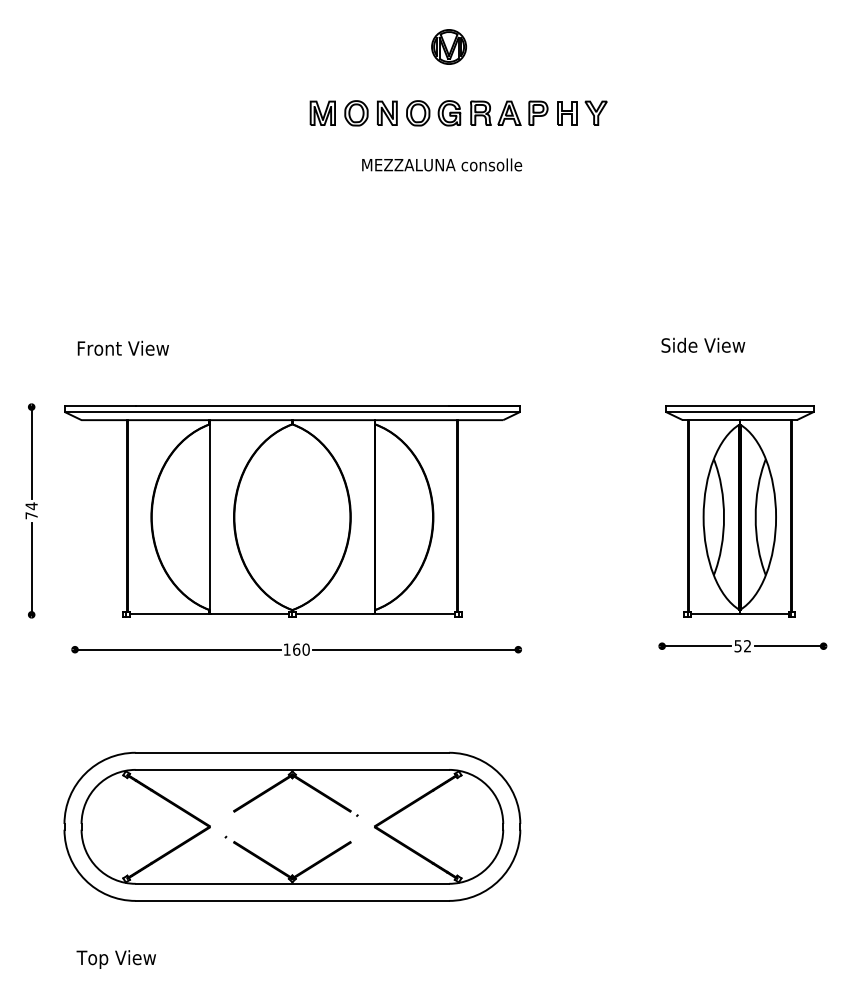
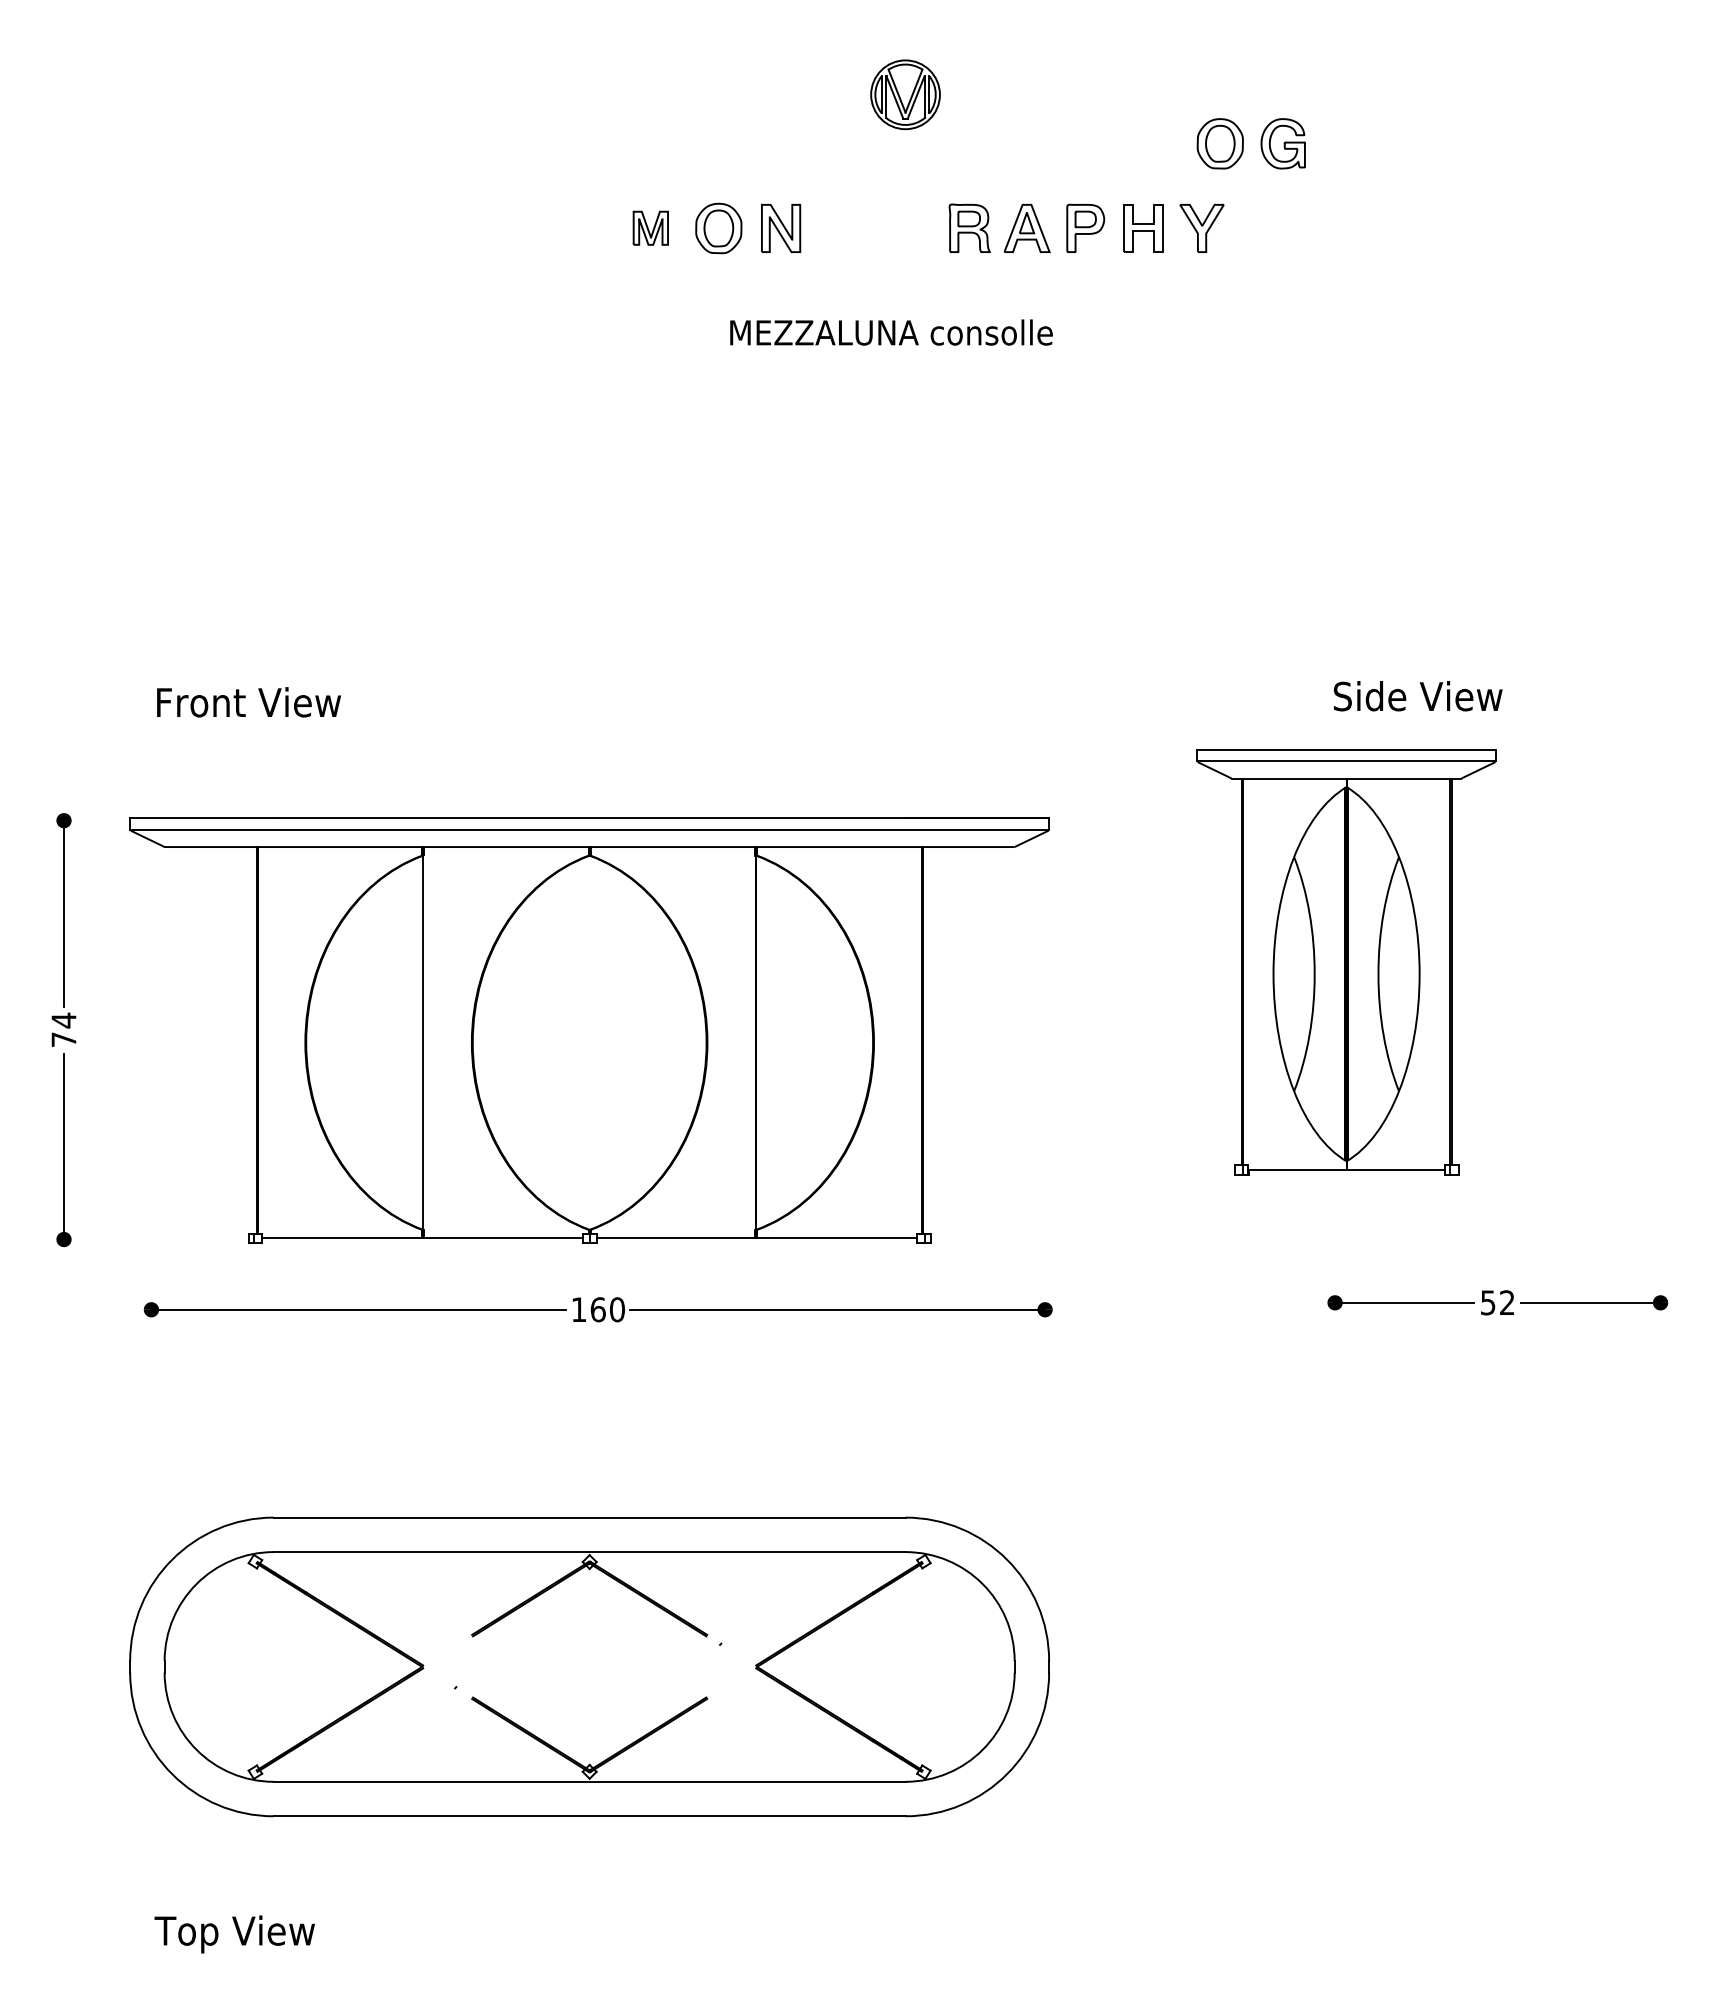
part: (322, 112) -> (650, 226), size x0.7
part: (433, 113) -> (1251, 144), moved
part: (739, 511) -> (1345, 962), moved

